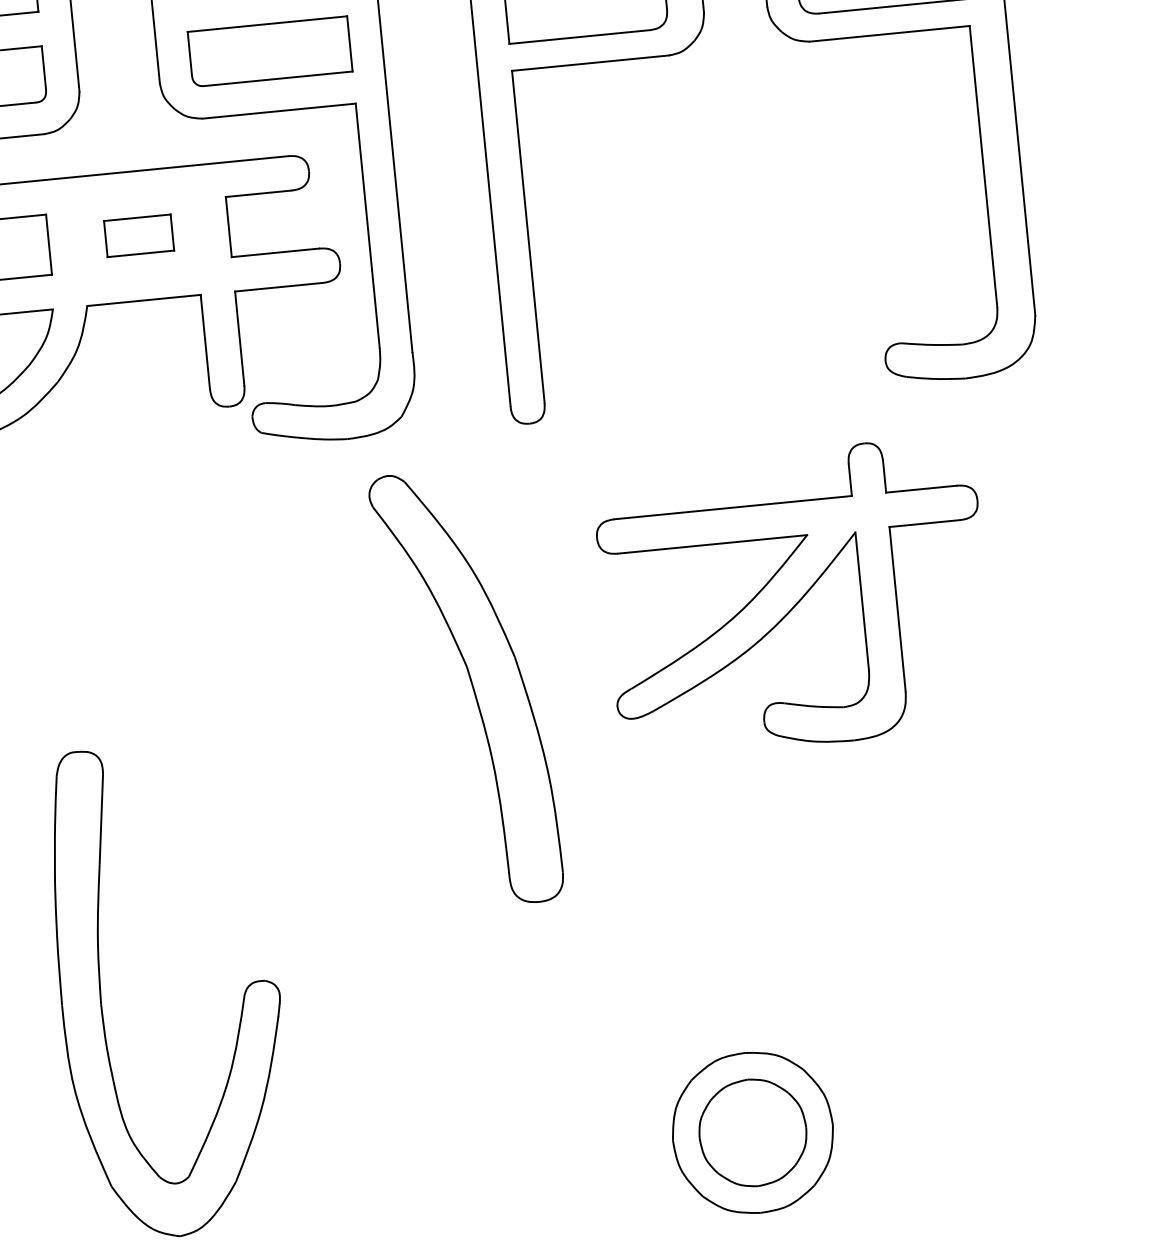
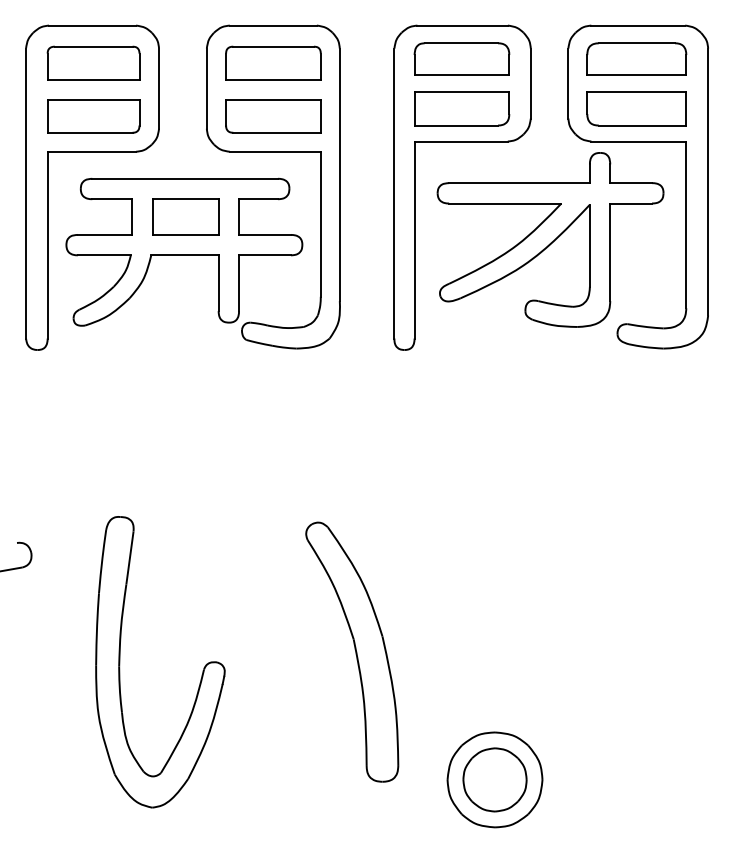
part: (138, 234) -> (185, 216), size x1.67
part: (794, 597) -> (550, 239), moved
part: (466, 687) -> (352, 651), moved

